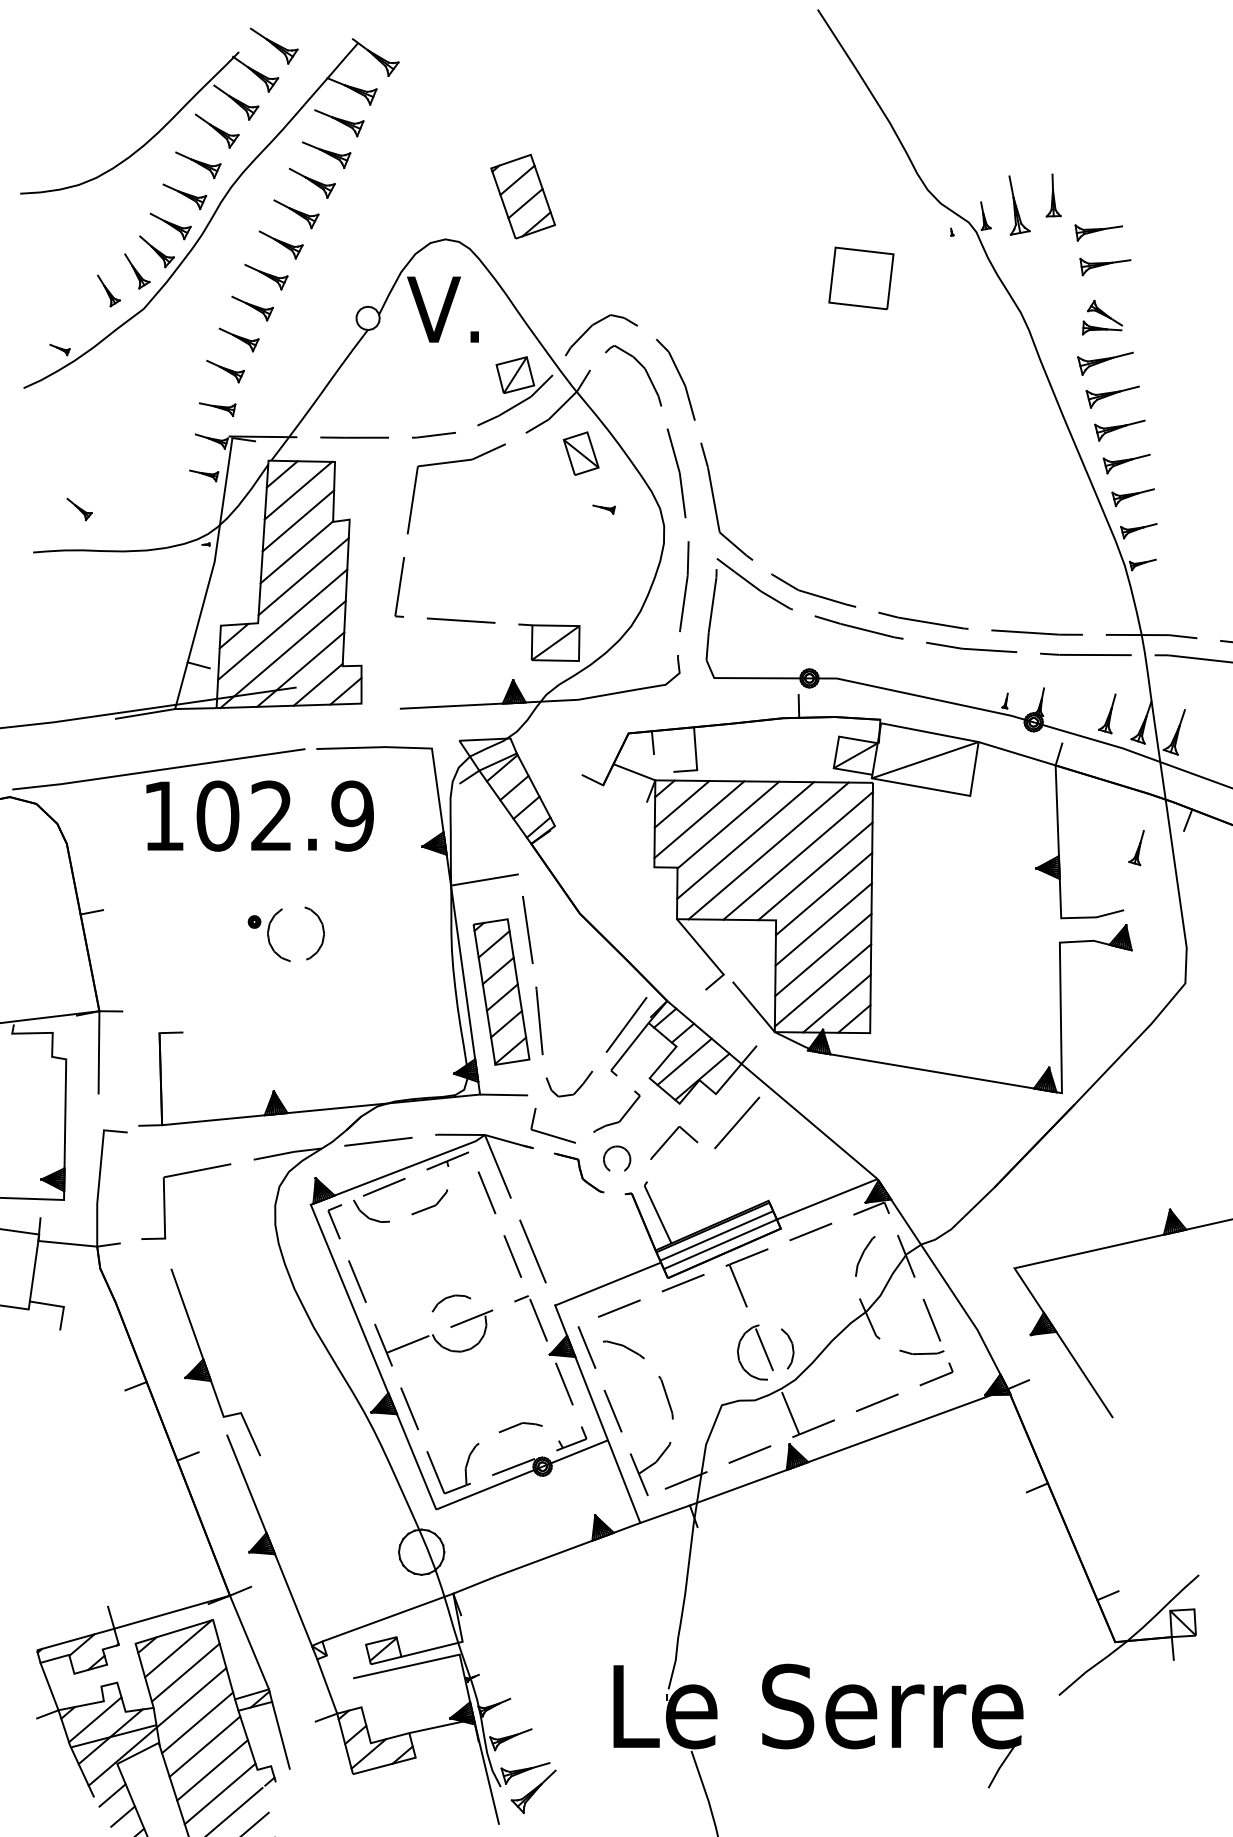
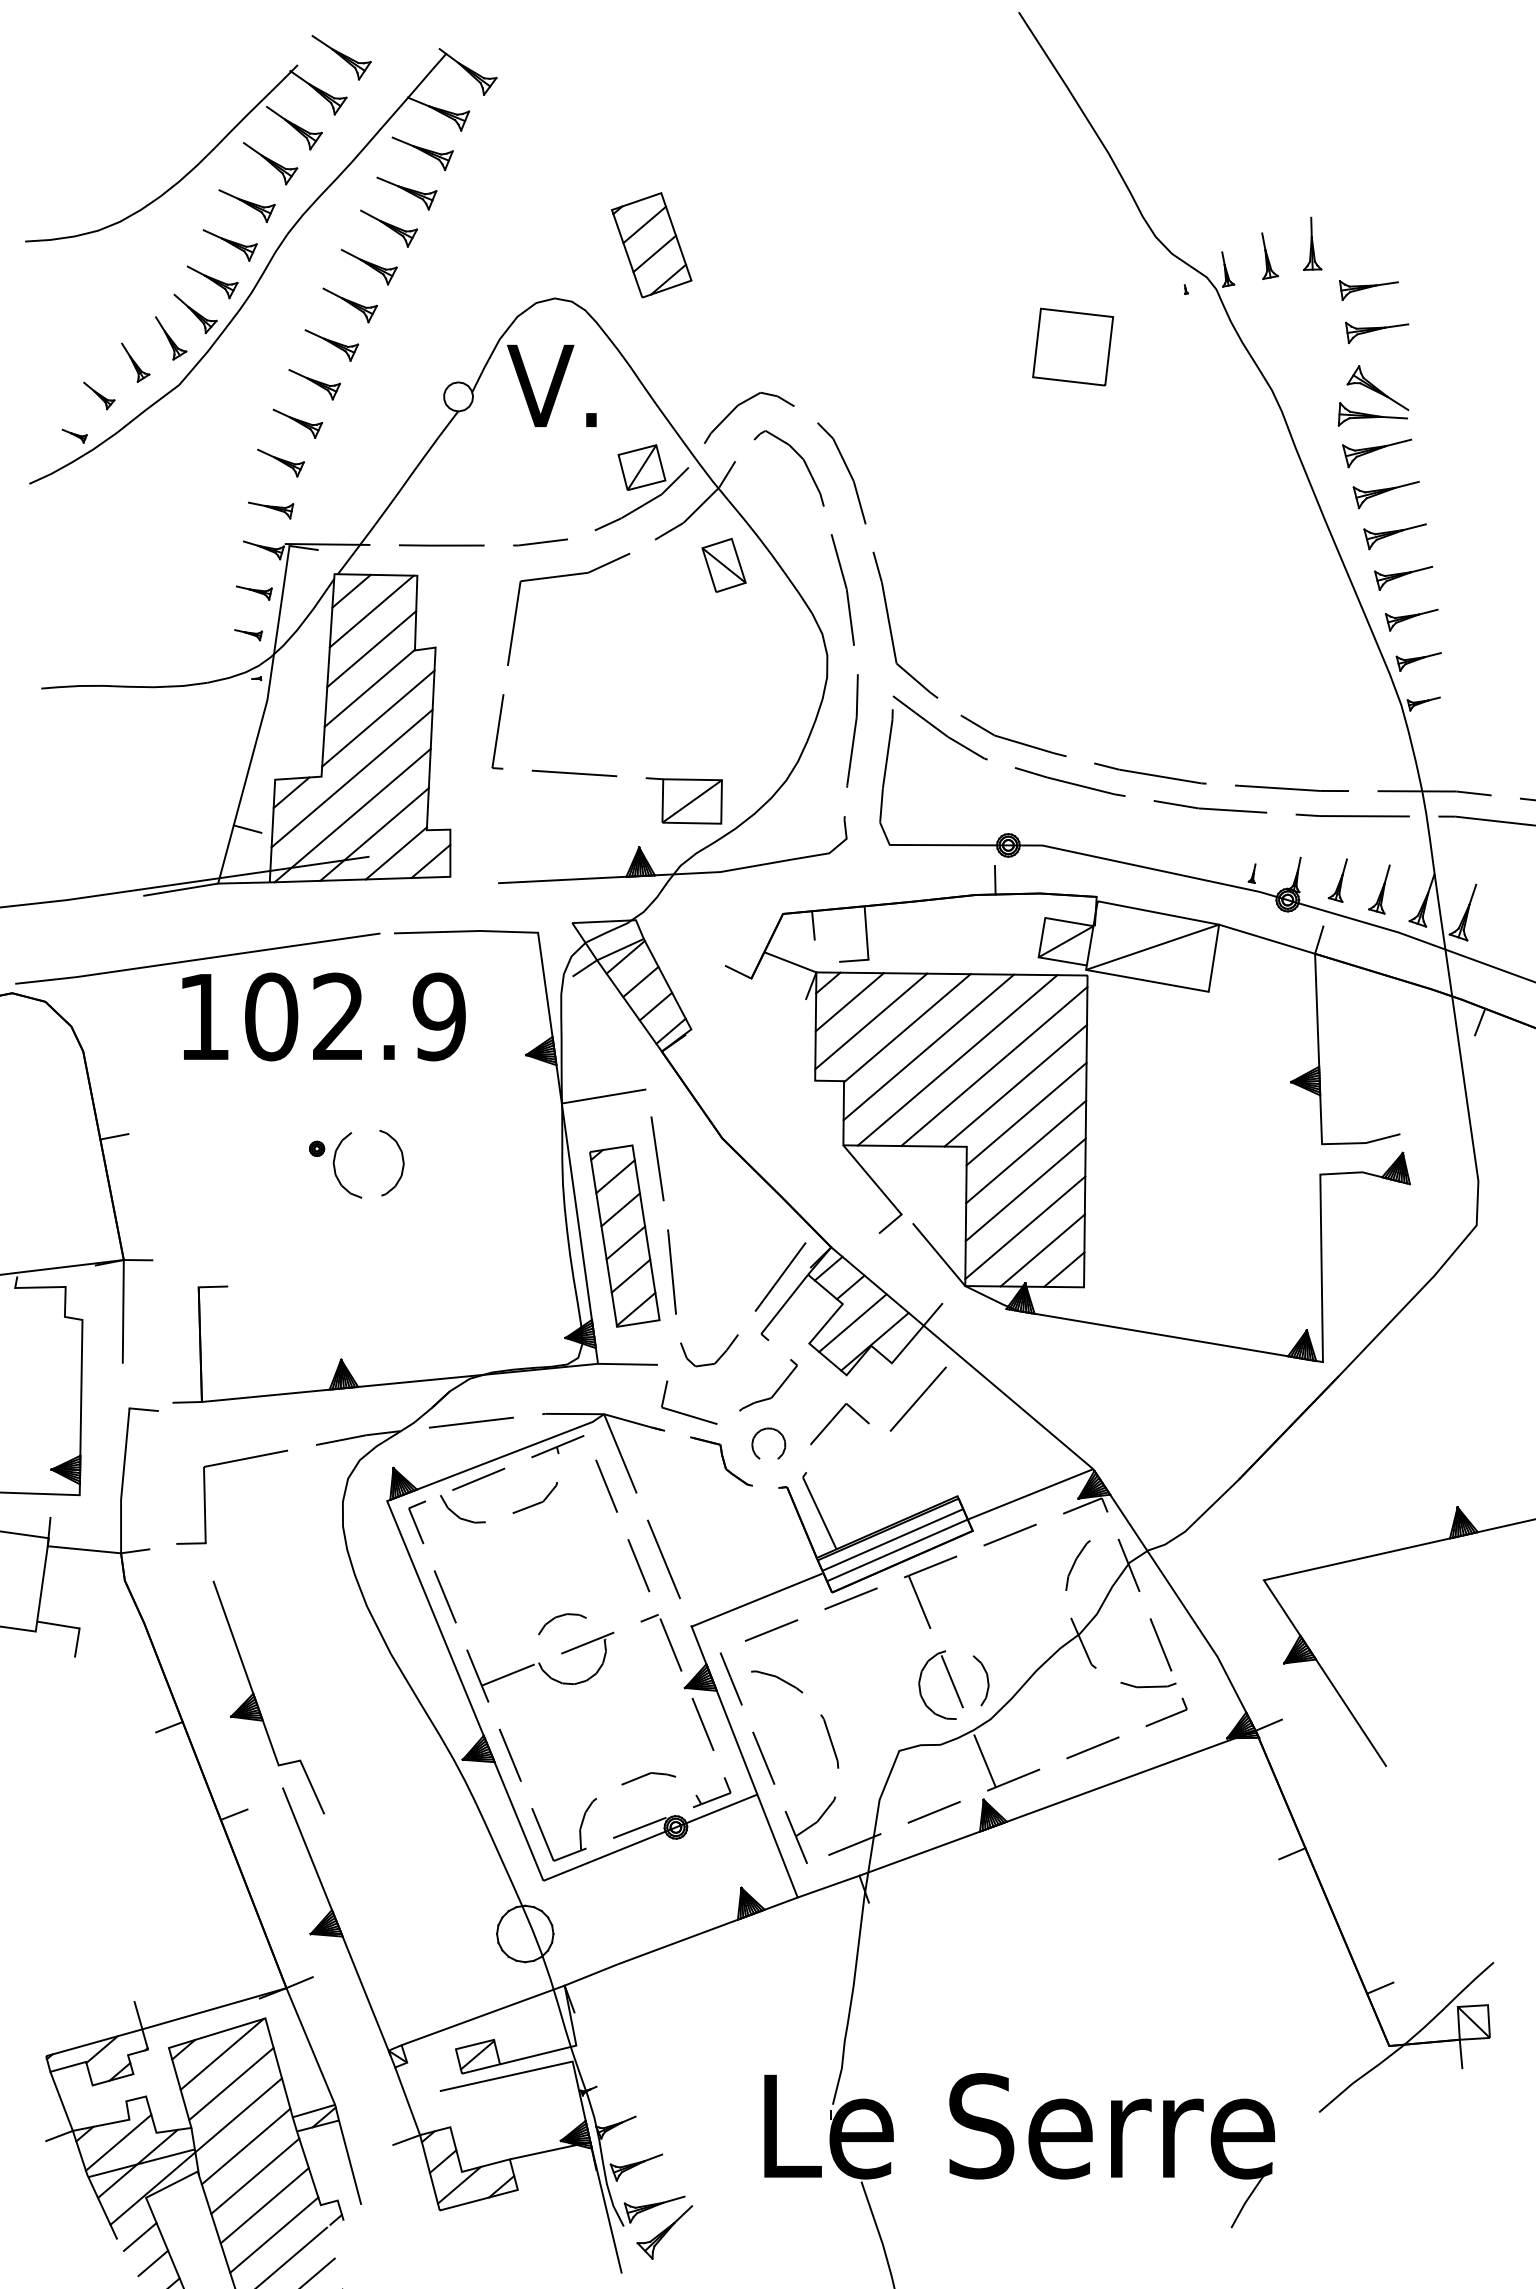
part: (1019, 204) -> (1269, 255), size x0.62
part: (1102, 317) -> (1373, 395), size x1.43
part: (79, 509) -> (99, 395), moved
part: (604, 509) -> (248, 635), moved
part: (1136, 847) -> (1337, 880), moved

